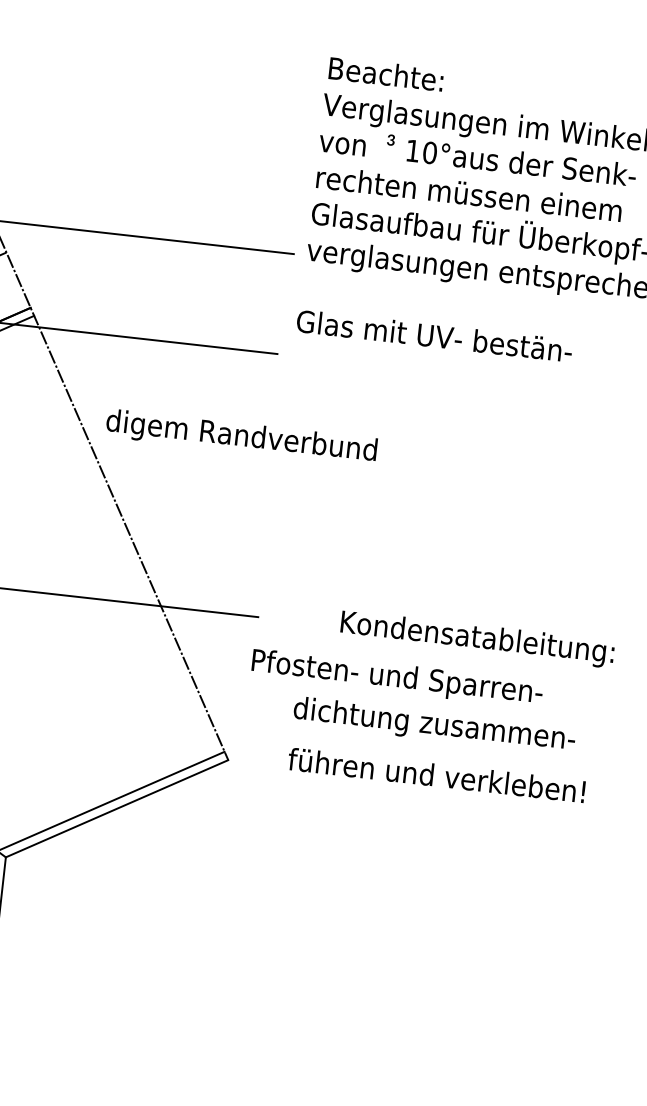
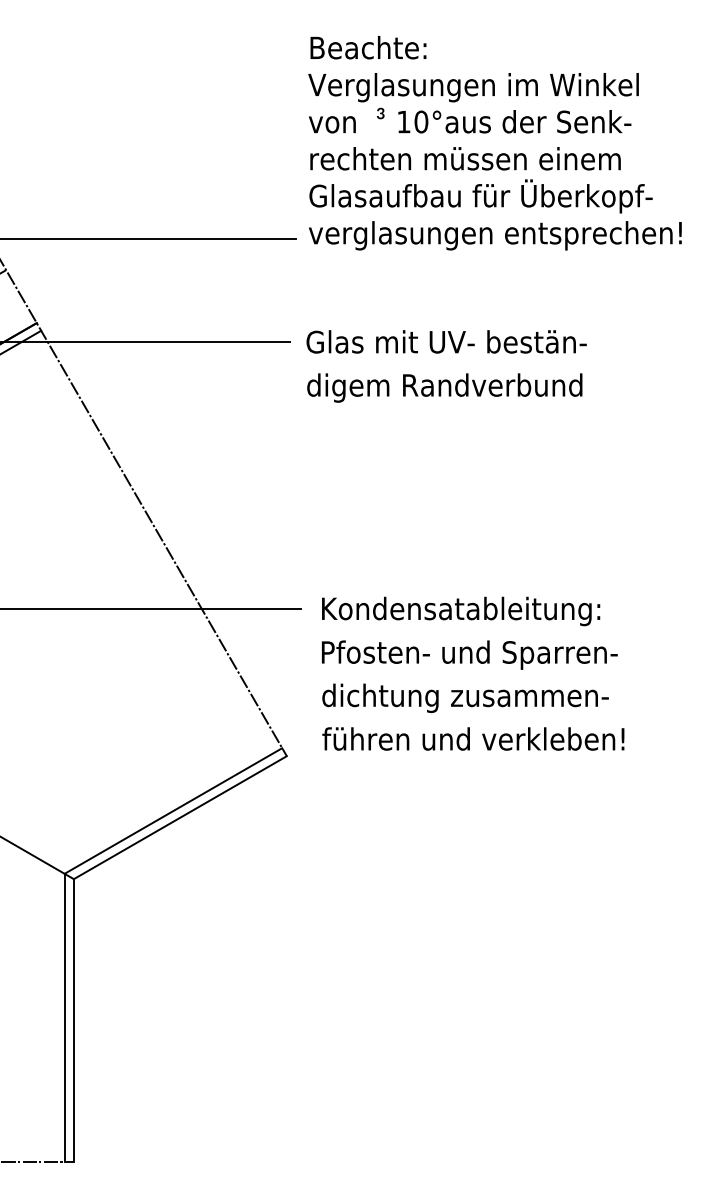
text: (434, 335) -> (446, 341), moved
text: (241, 437) -> (444, 387), moved
text: (477, 639) -> (461, 611), moved
text: (397, 678) -> (469, 654), moved
text: (434, 724) -> (465, 697), moved
text: (436, 774) -> (473, 738), moved

